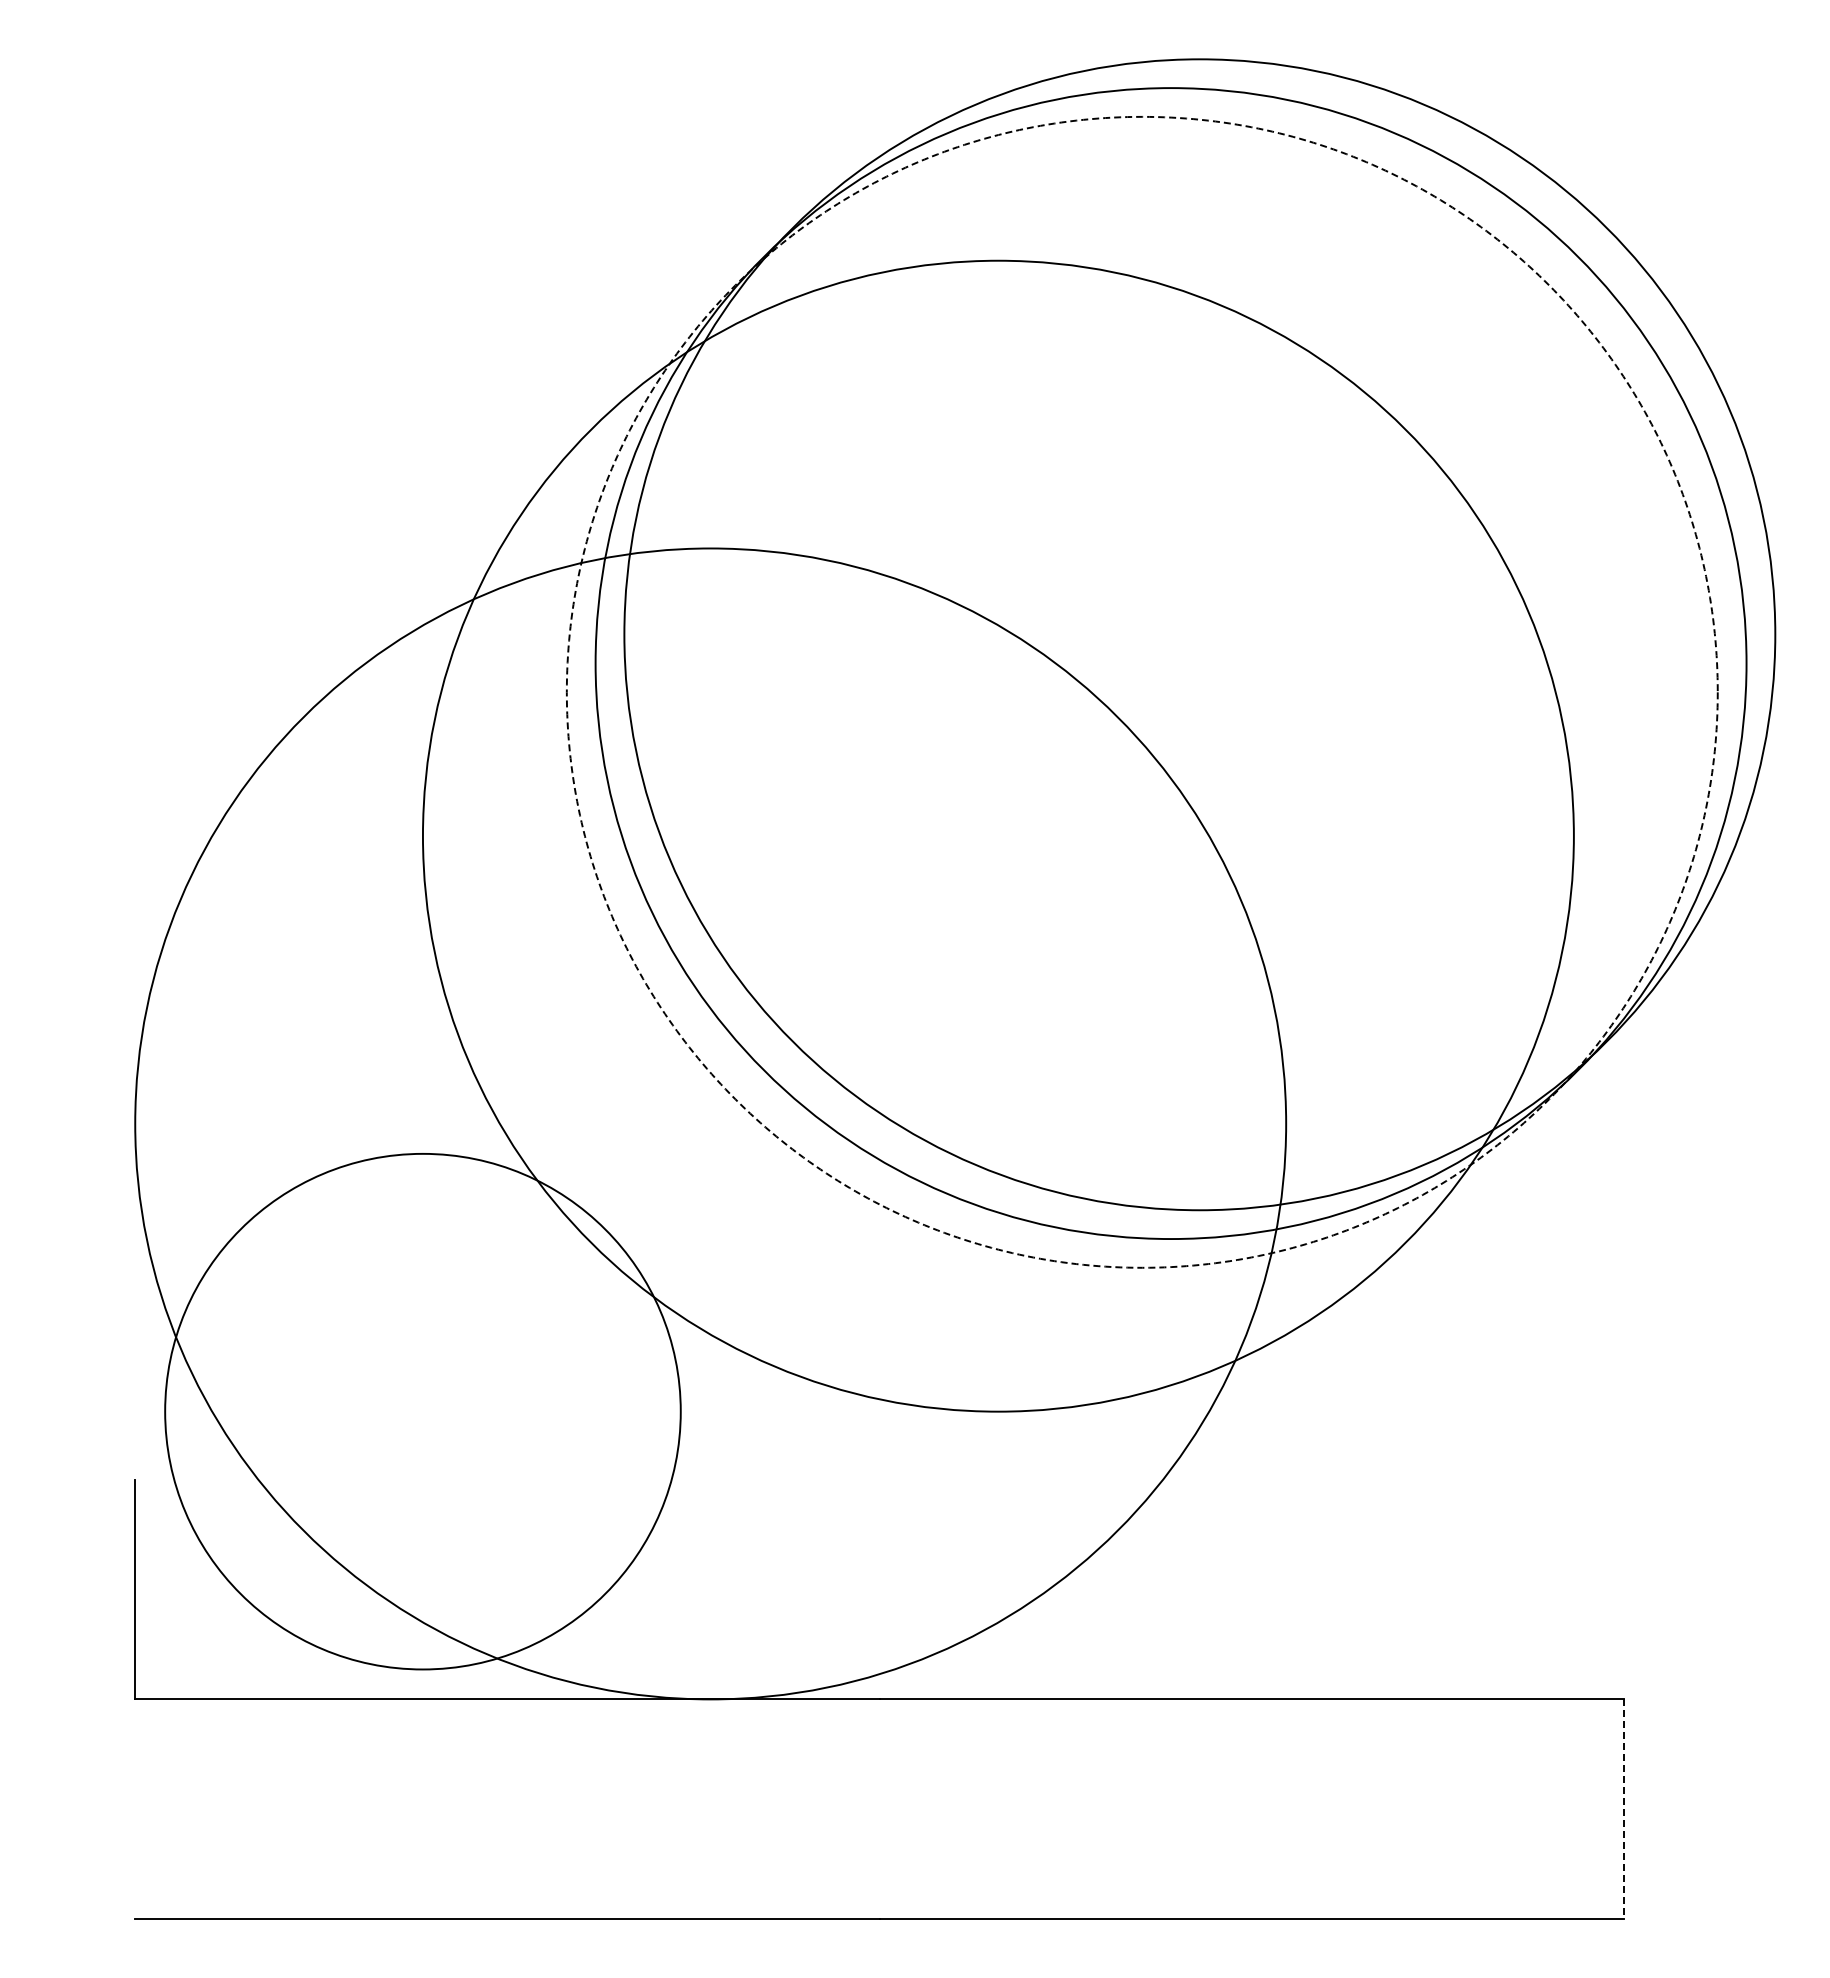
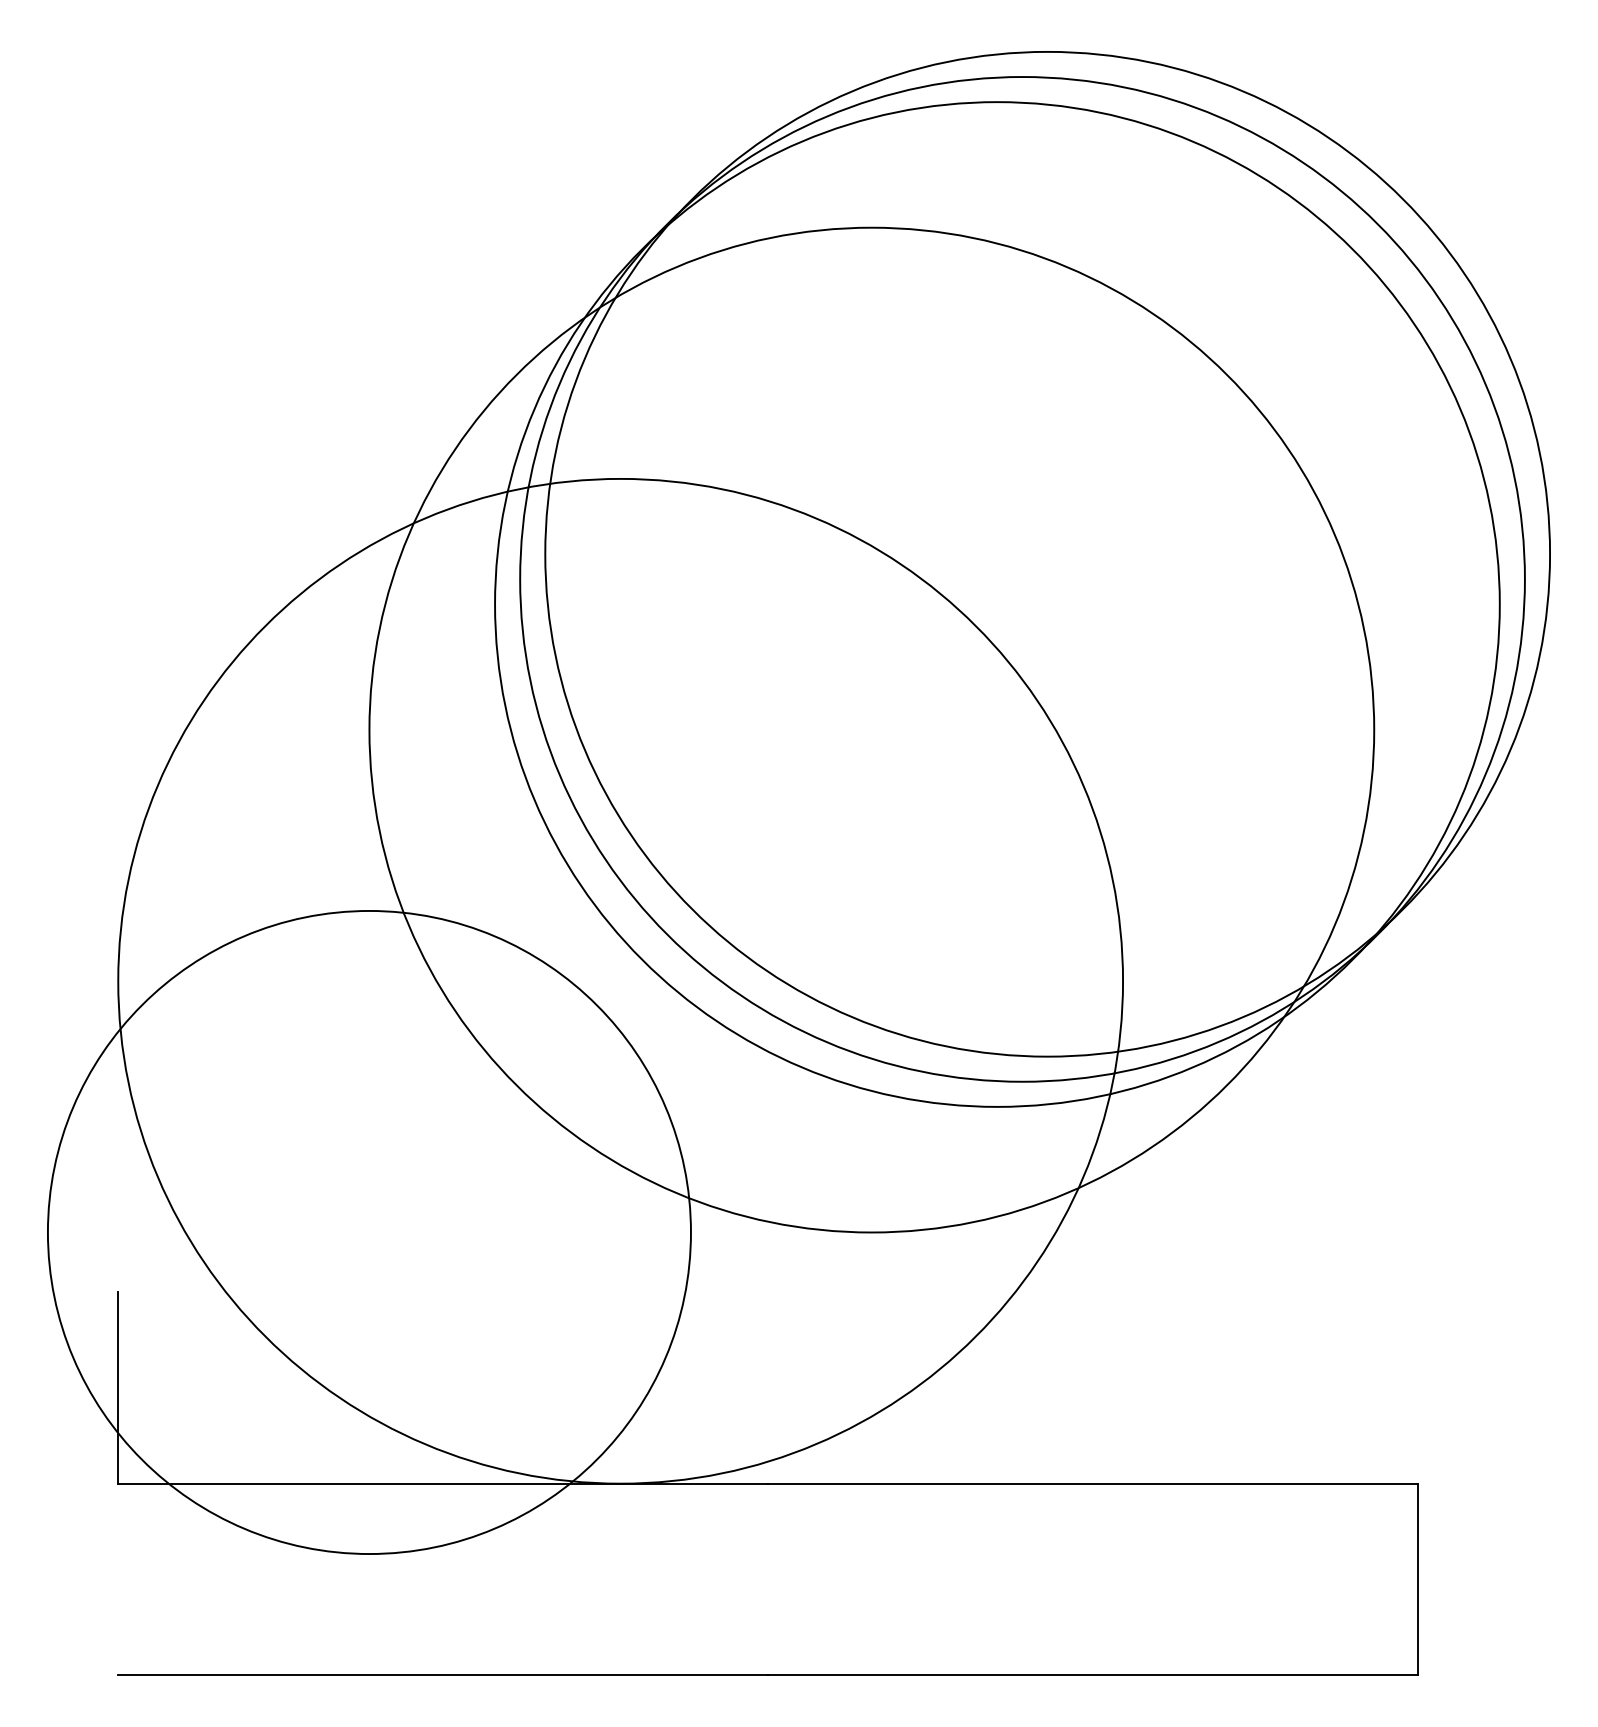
circle: (1141, 691) -> (996, 603), dashed -> solid
circle: (422, 1411) -> (369, 1232), size x1.43
line: (1624, 1809) -> (1418, 1579), dashed -> solid

